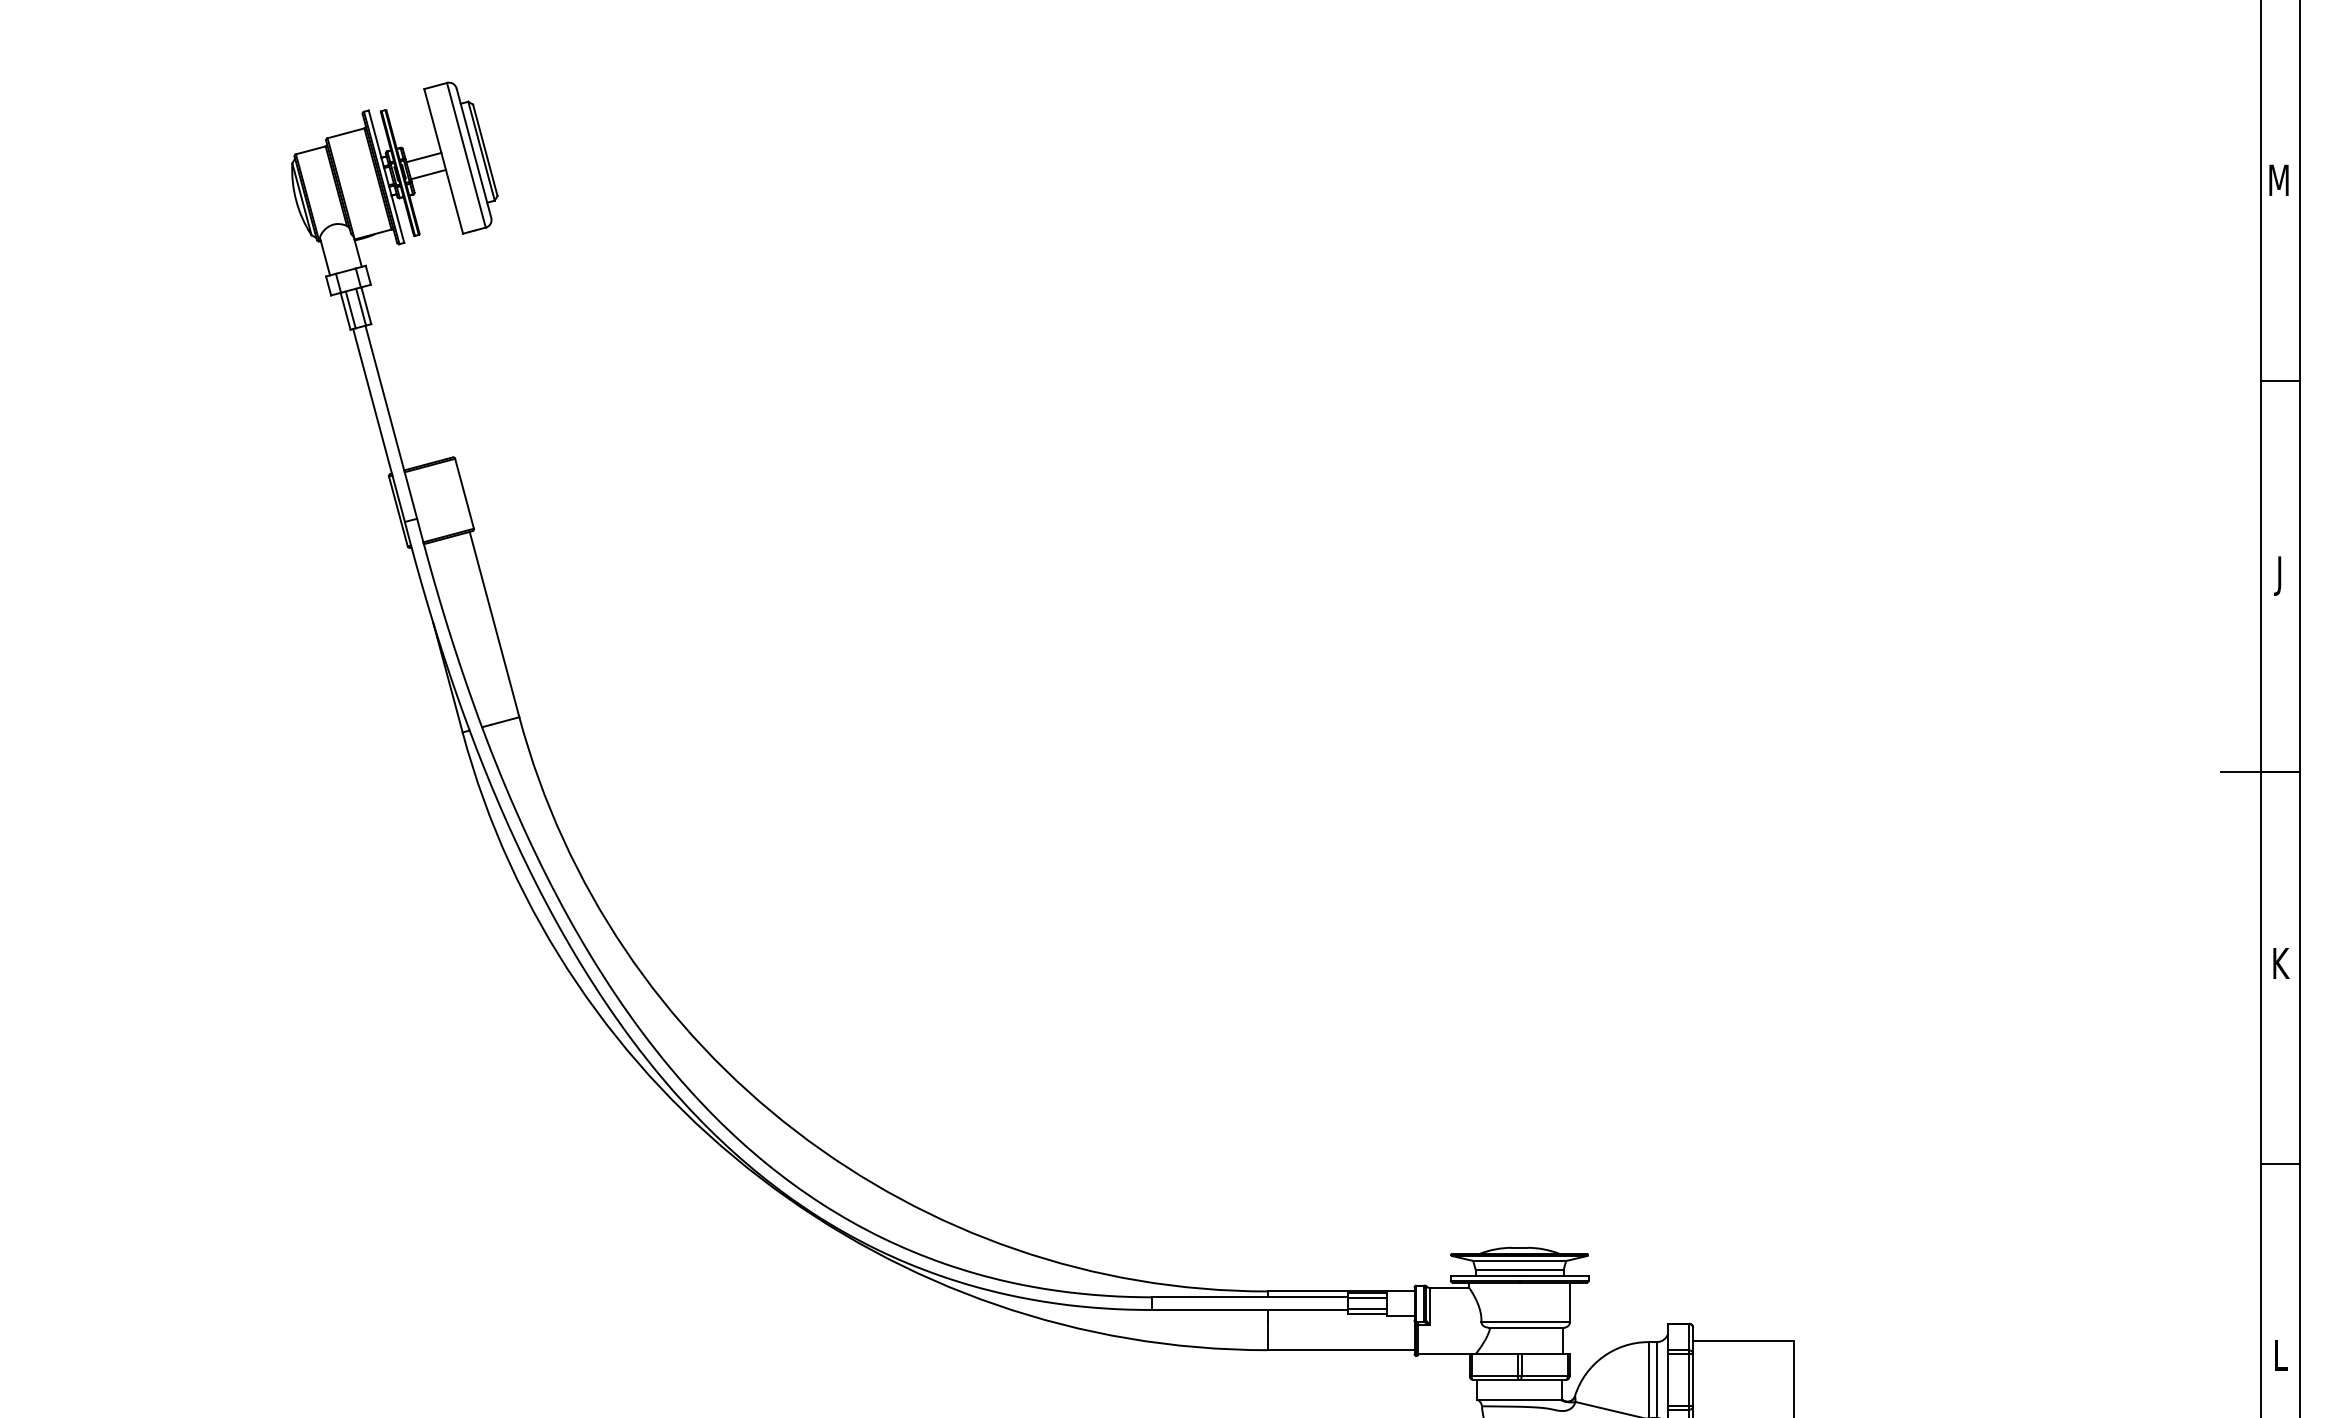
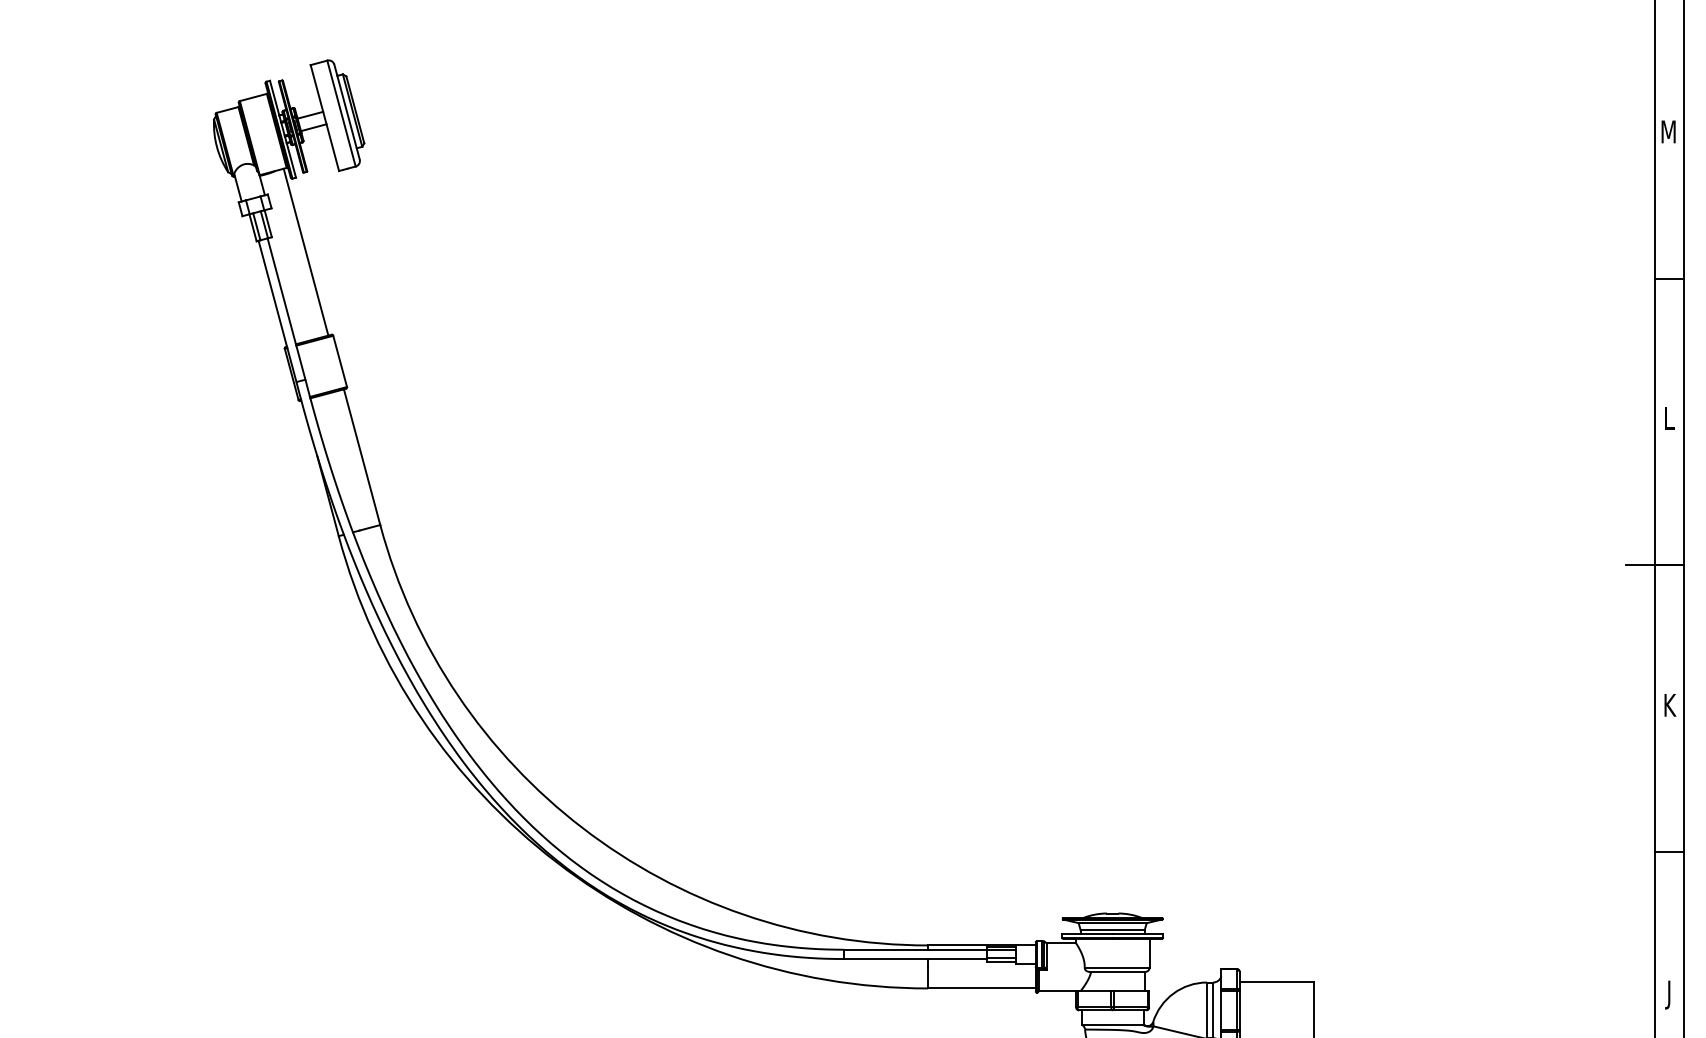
line: (417, 343) -> (305, 251), added
text: (2280, 575) -> (1669, 421), J -> L
text: (2280, 1358) -> (1669, 994), L -> J

